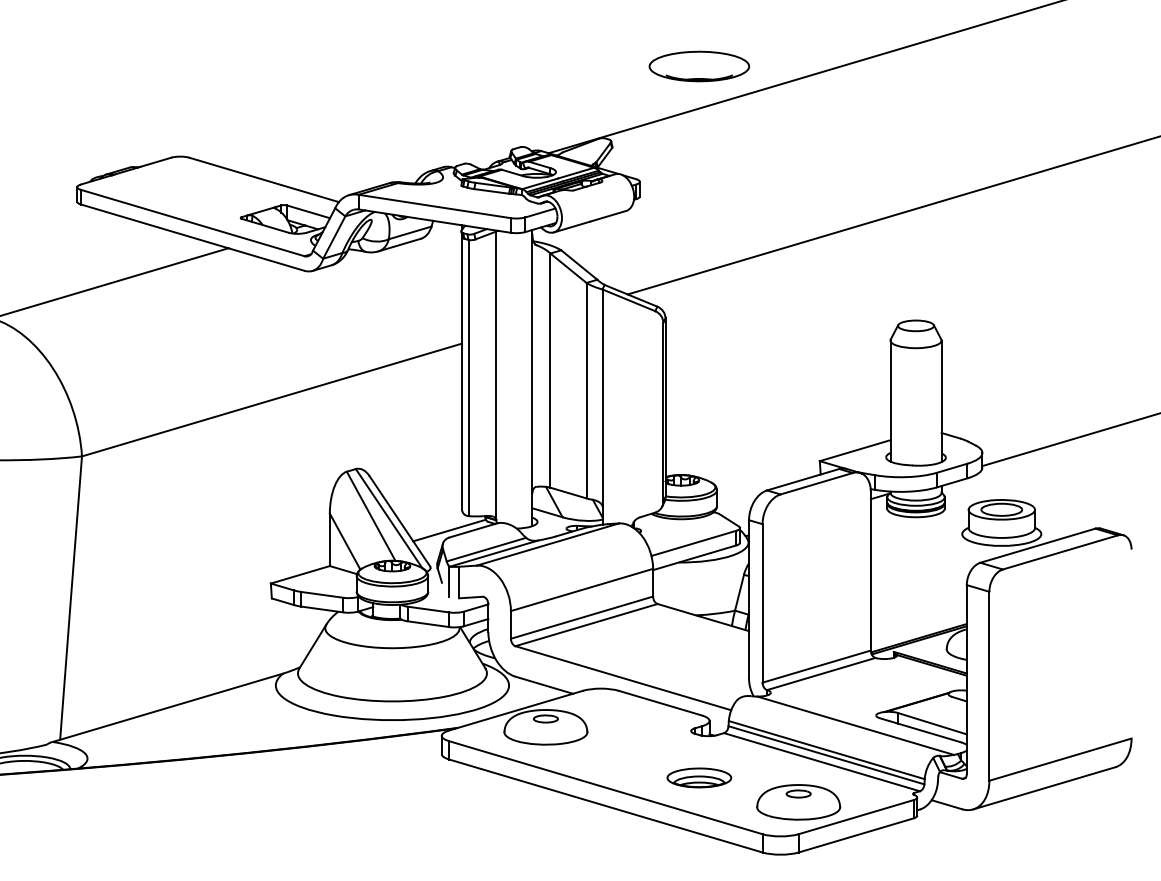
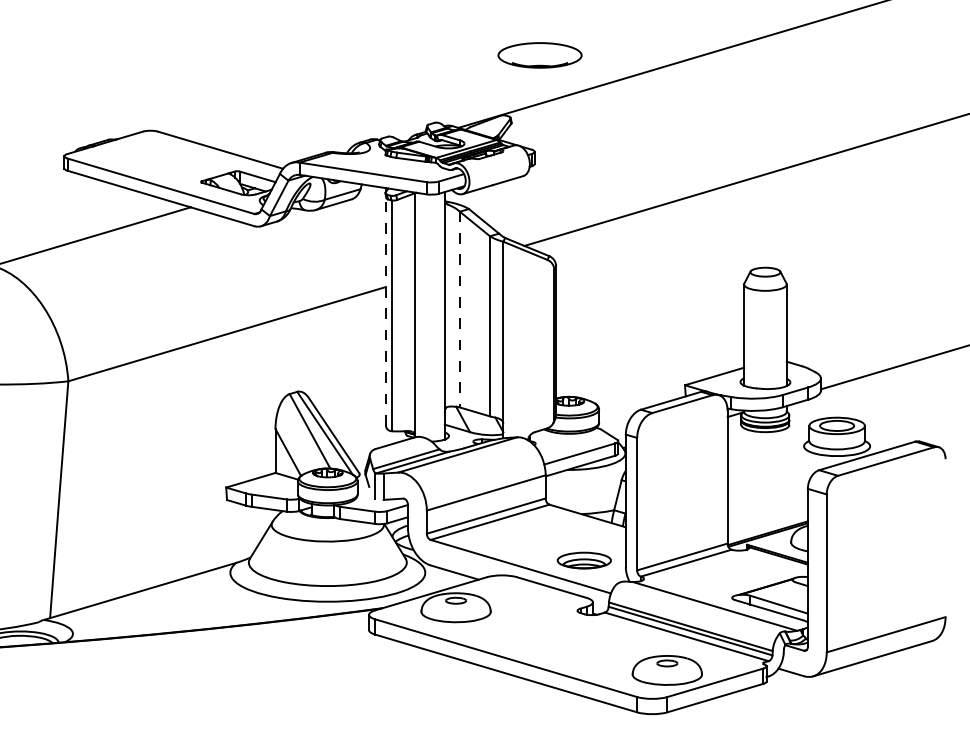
part: (699, 66) -> (540, 55), moved
line: (462, 371) -> (386, 310), solid -> dashed
line: (550, 371) -> (459, 310), solid -> dashed
line: (449, 530) -> (375, 443), removed
part: (699, 777) -> (584, 560), moved

